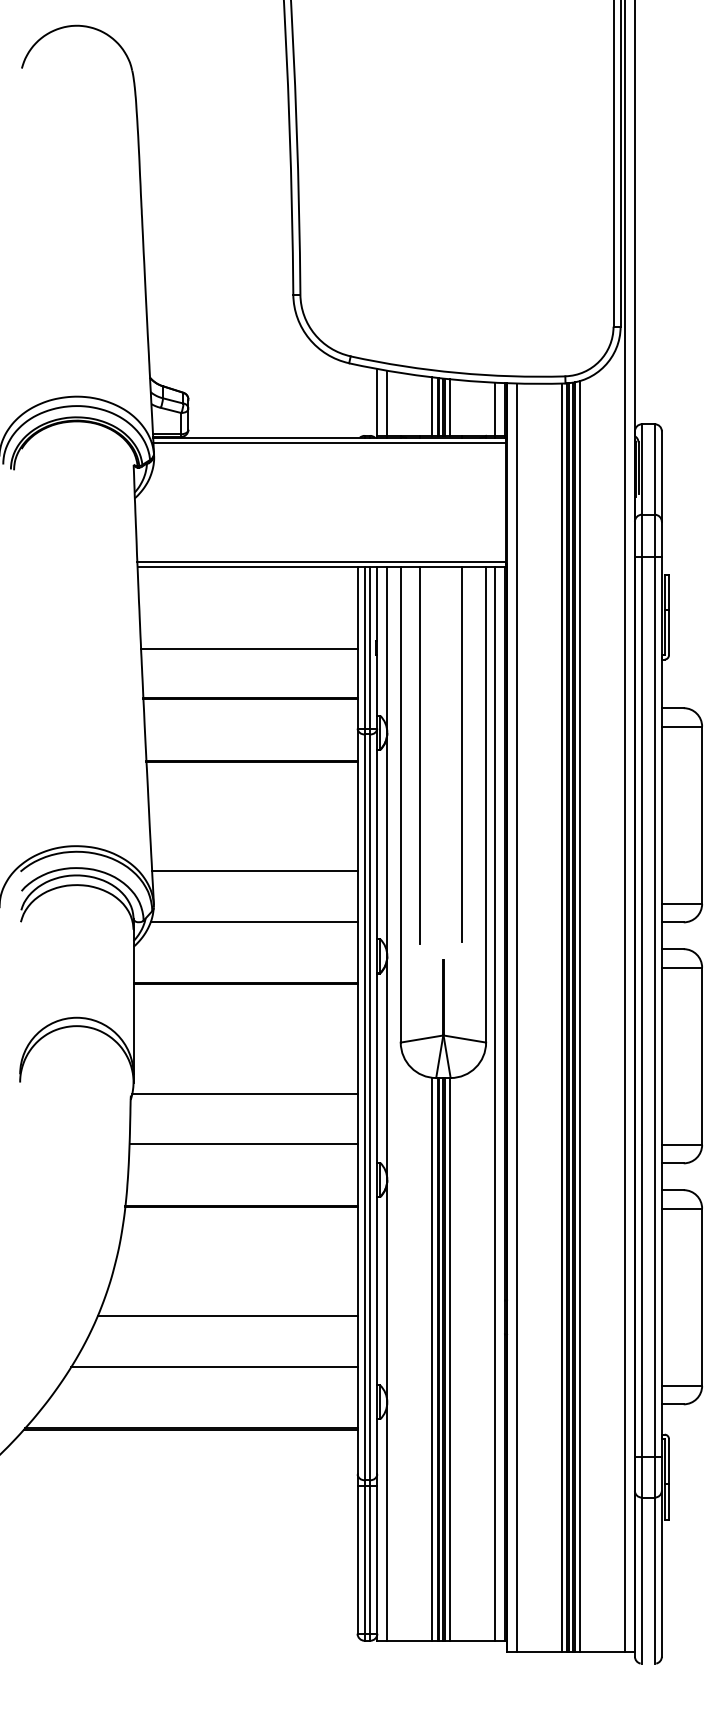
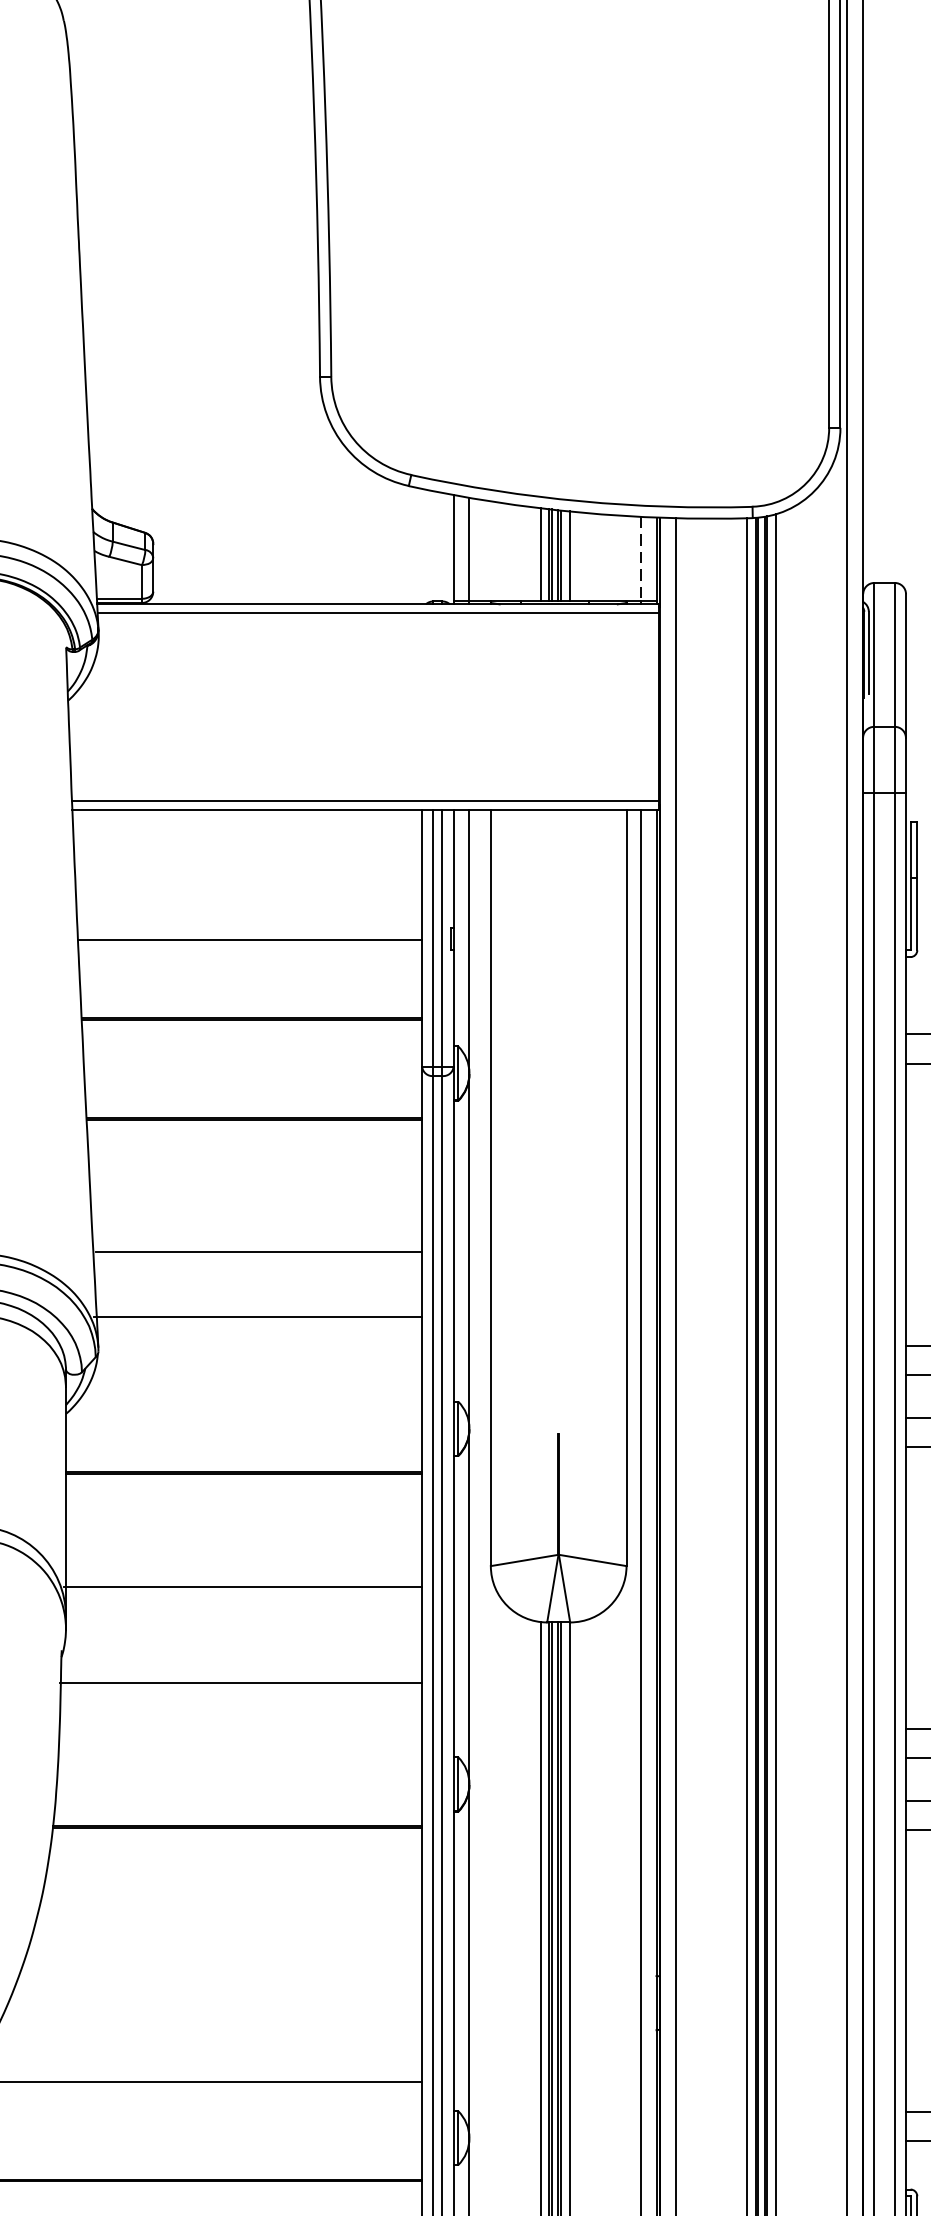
line: (495, 409) -> (641, 559), solid -> dashed
line: (462, 754) -> (589, 1108), removed
line: (419, 755) -> (520, 1109), removed
line: (254, 871) -> (258, 1252), moved
line: (253, 921) -> (256, 1316), moved
line: (244, 1093) -> (242, 1586), moved
line: (243, 1144) -> (240, 1683), moved
line: (227, 1316) -> (215, 2001), removed

